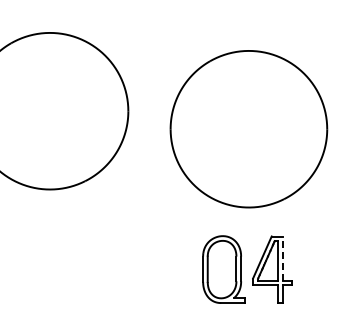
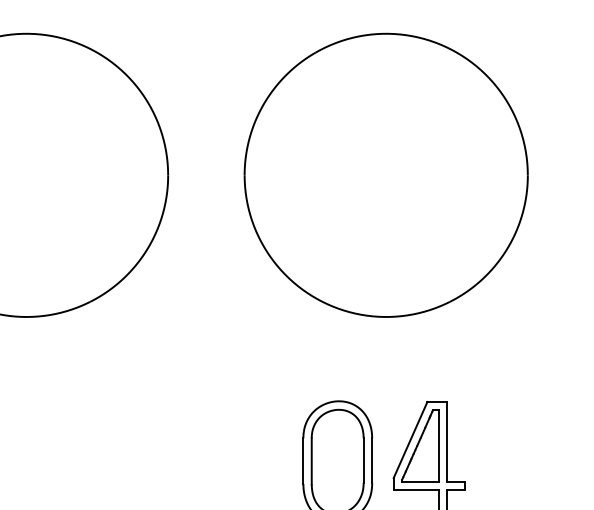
part: (248, 129) -> (385, 175), moved
line: (282, 258) -> (446, 441), dashed -> solid

